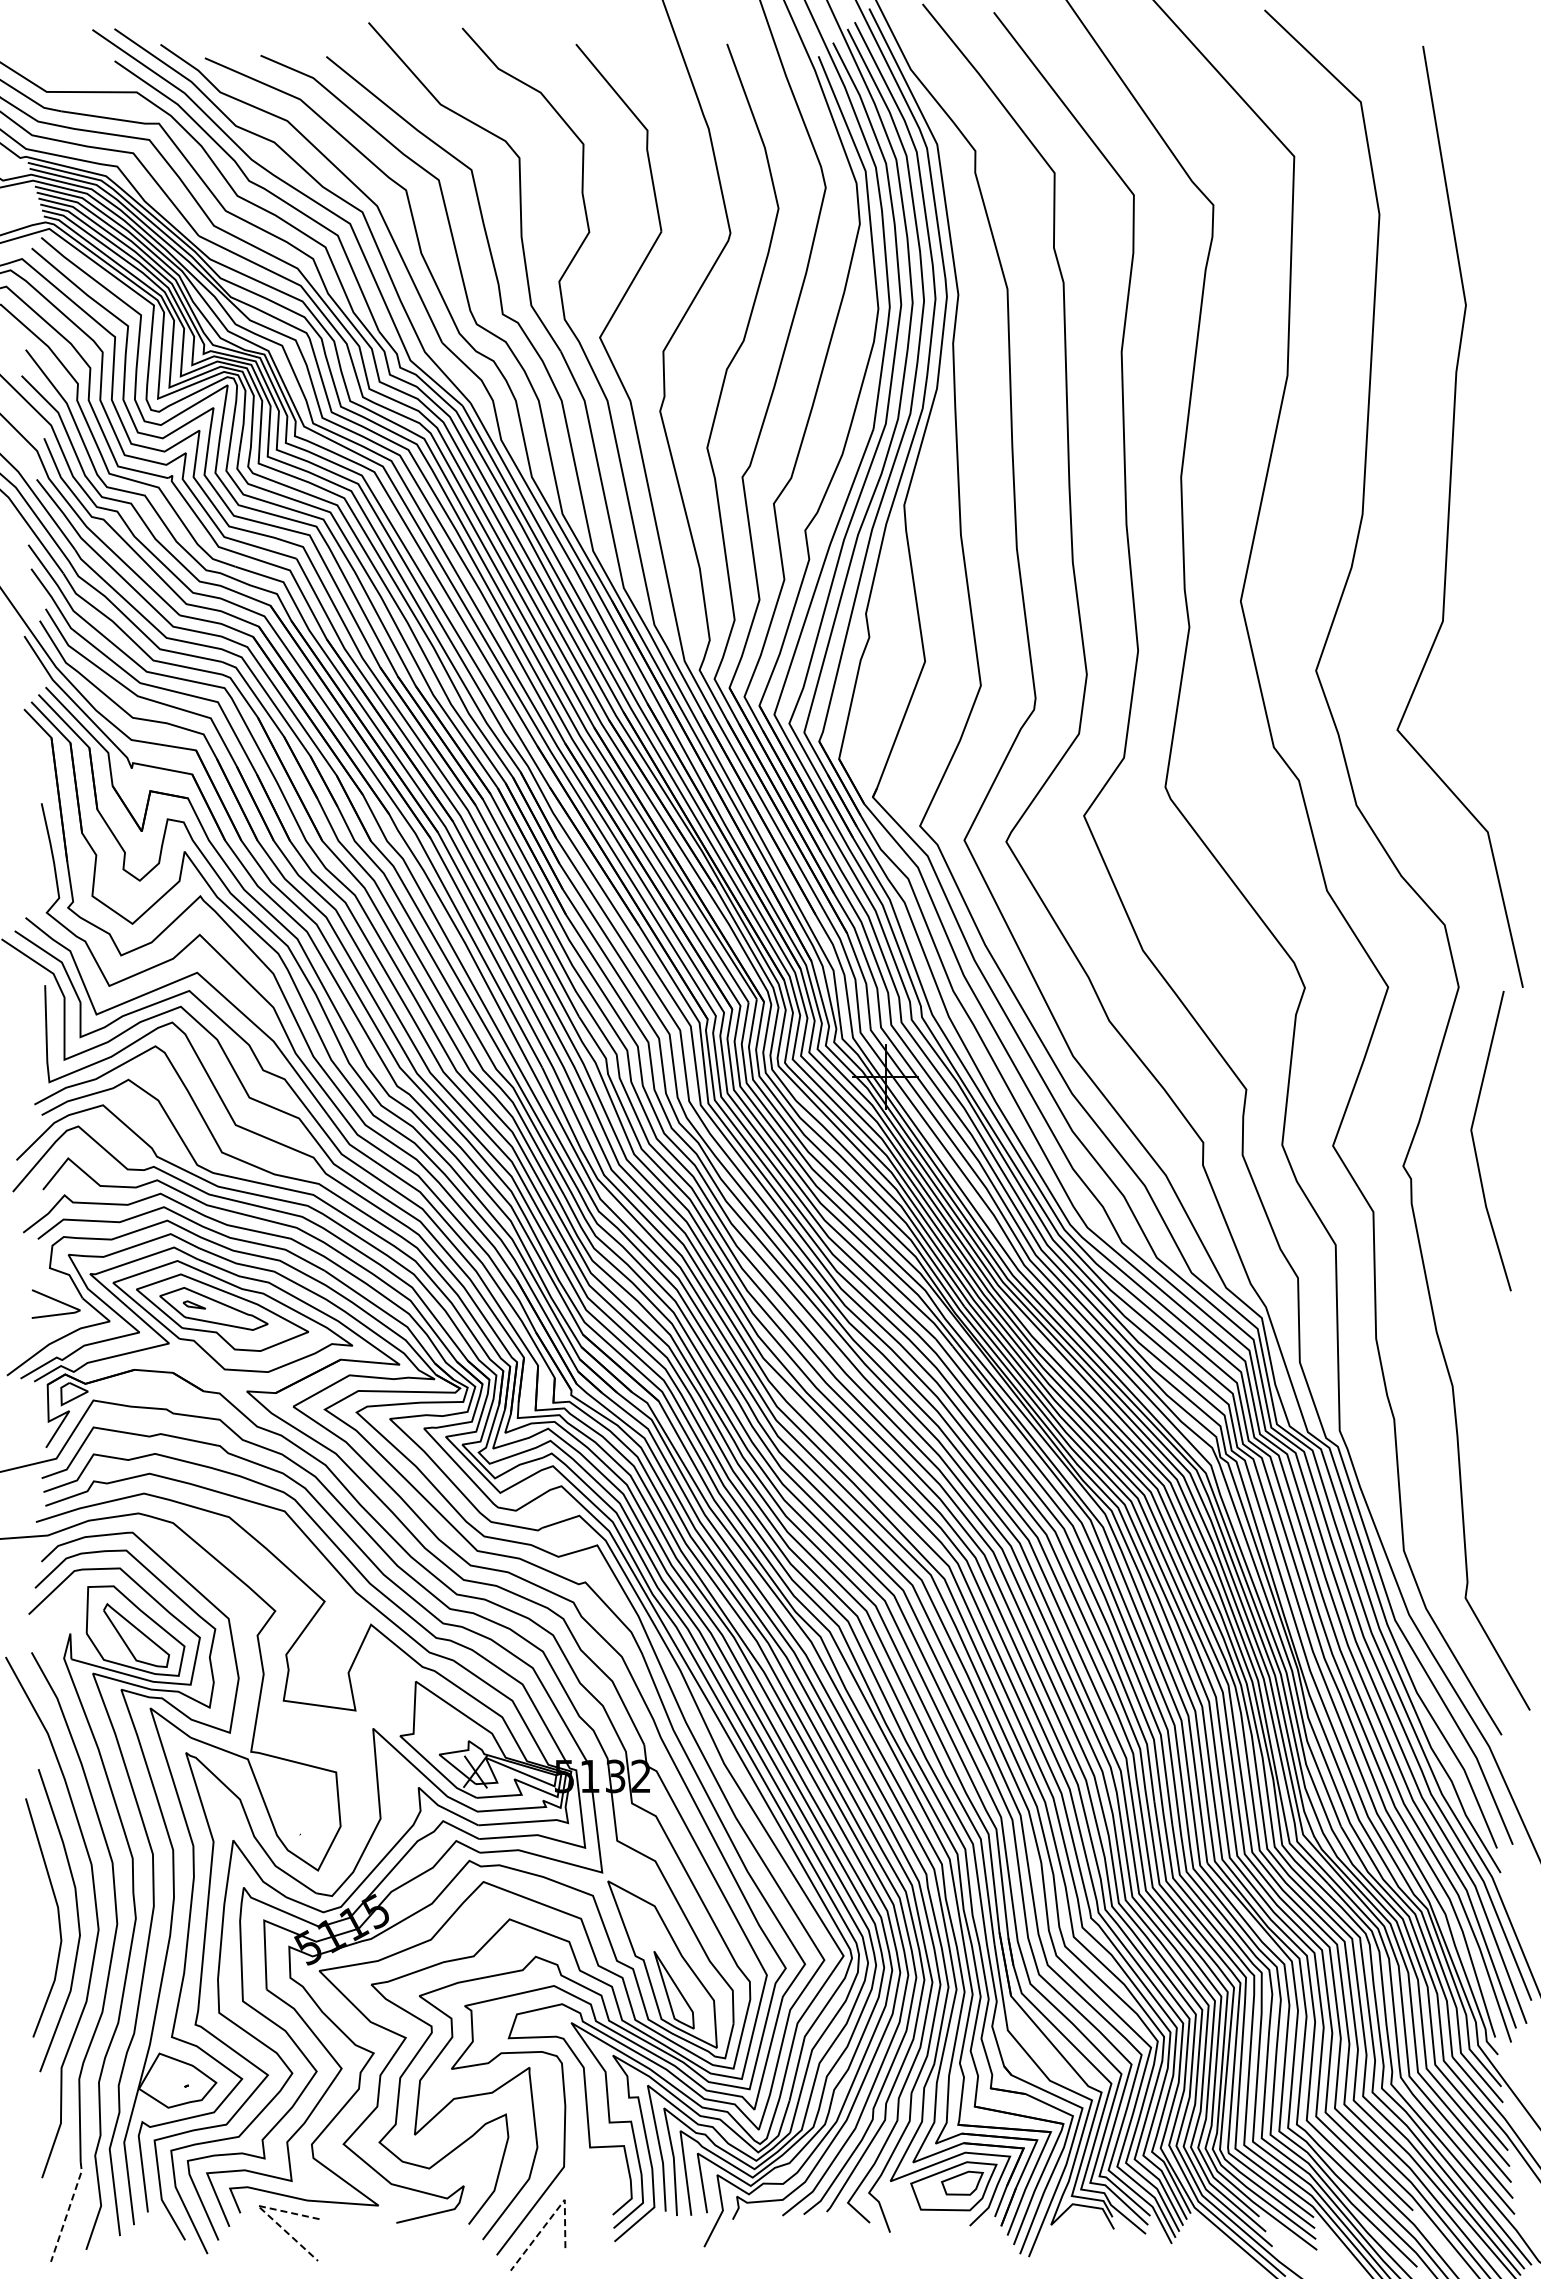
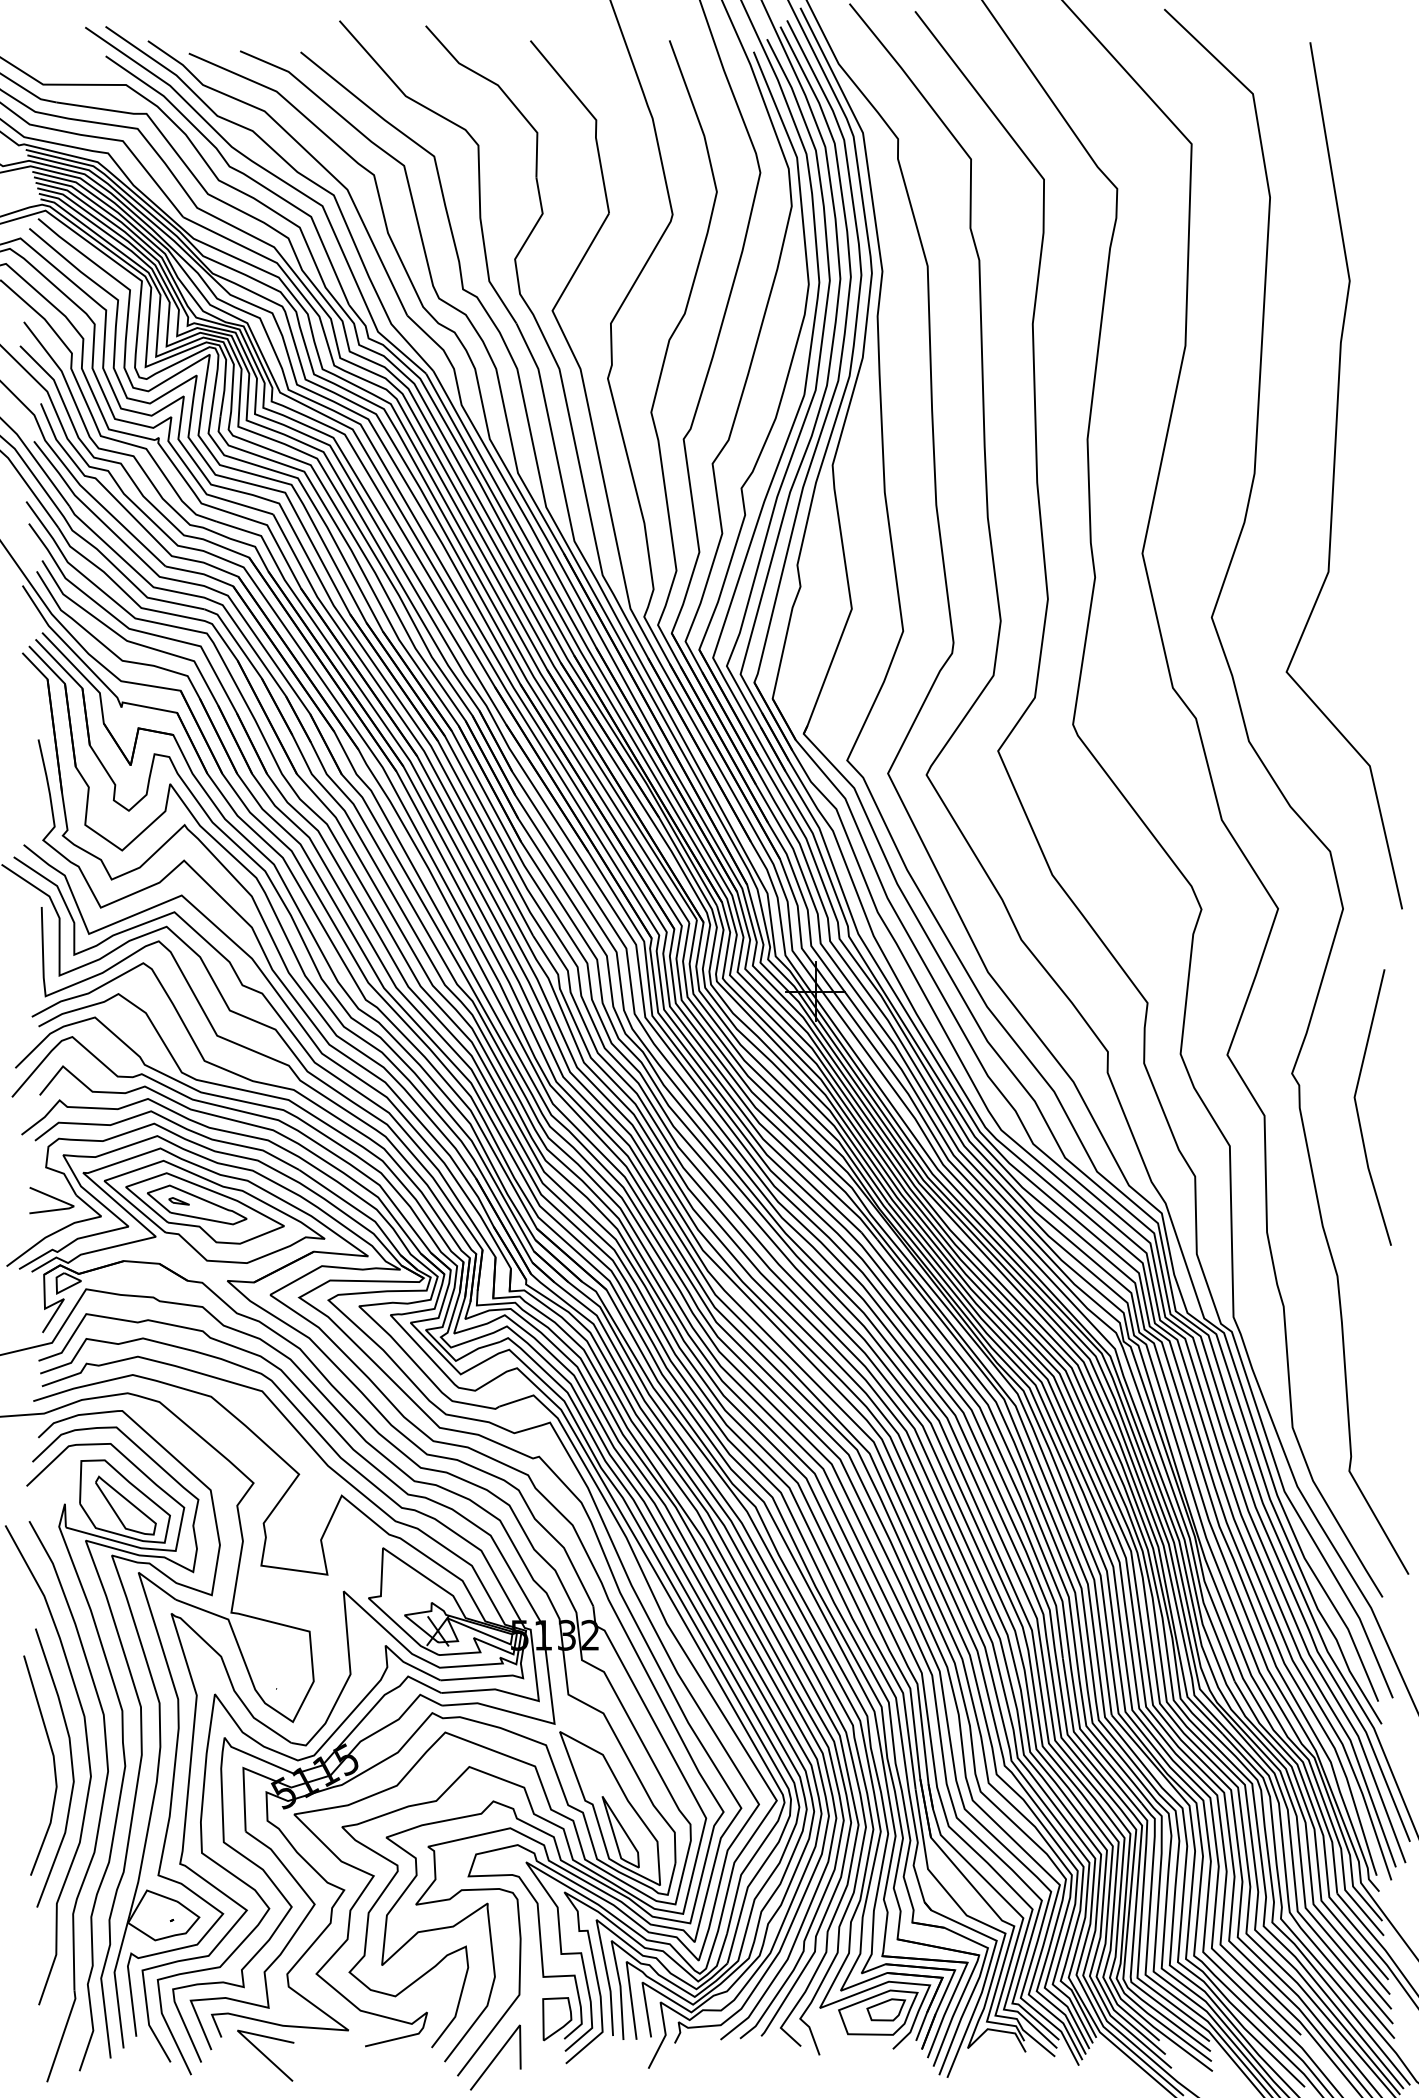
line: (1475, 1145) -> (1358, 1111), moved
part: (605, 2193) -> (557, 2019), added
line: (67, 2211) -> (62, 2035), dashed -> solid
line: (264, 2211) -> (243, 2035), dashed -> solid
line: (552, 2215) -> (508, 2039), dashed -> solid

